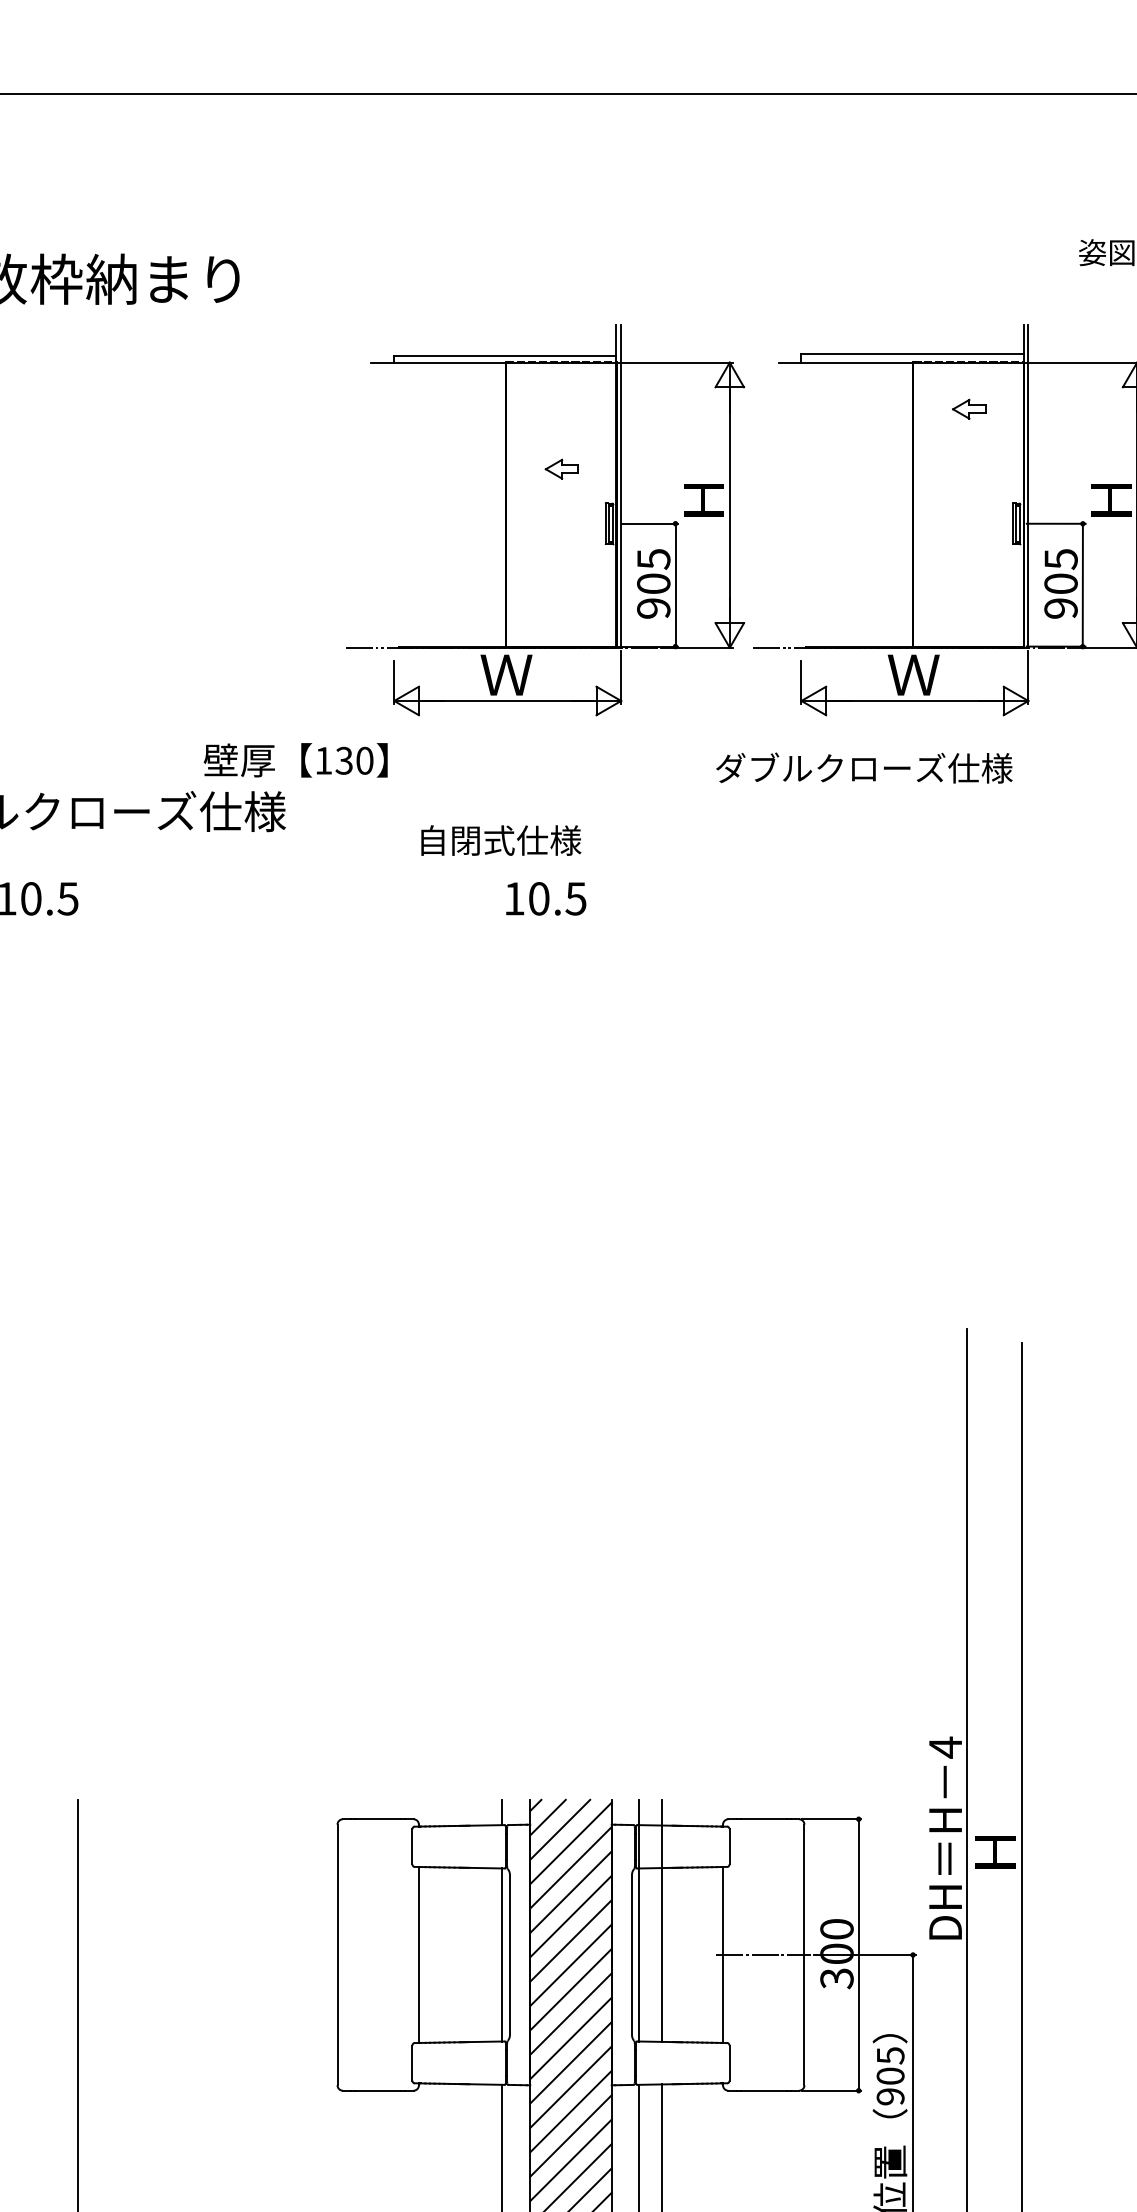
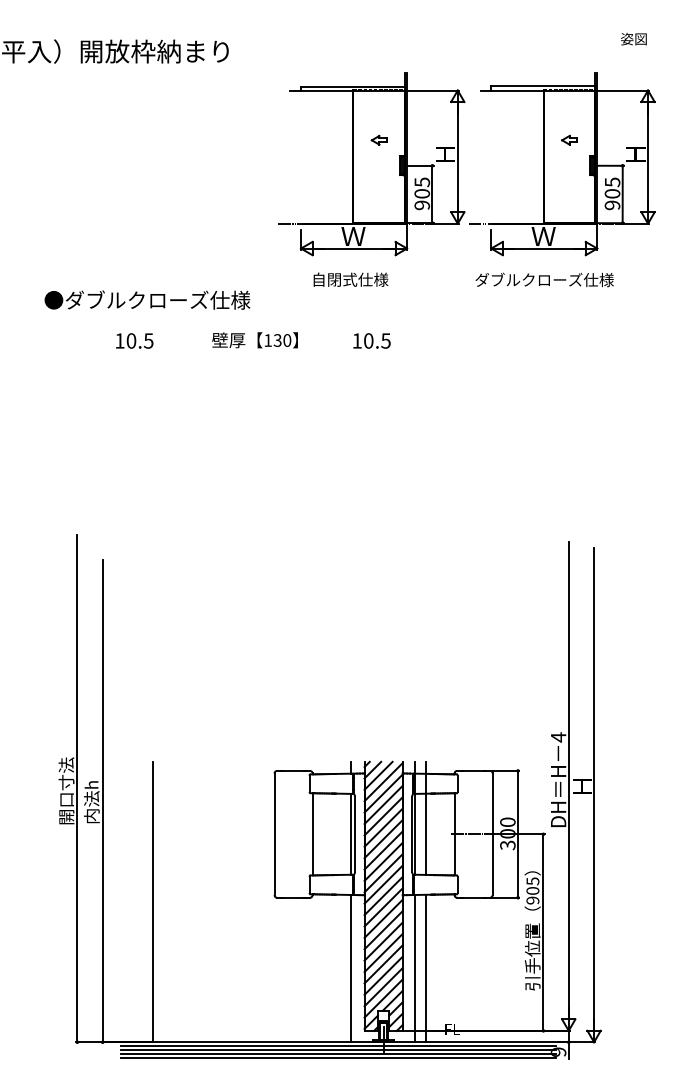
part: (968, 409) -> (569, 140), moved
text: (294, 760) -> (254, 340), moved
text: (864, 767) -> (544, 279), moved
text: (500, 839) -> (350, 279), moved

